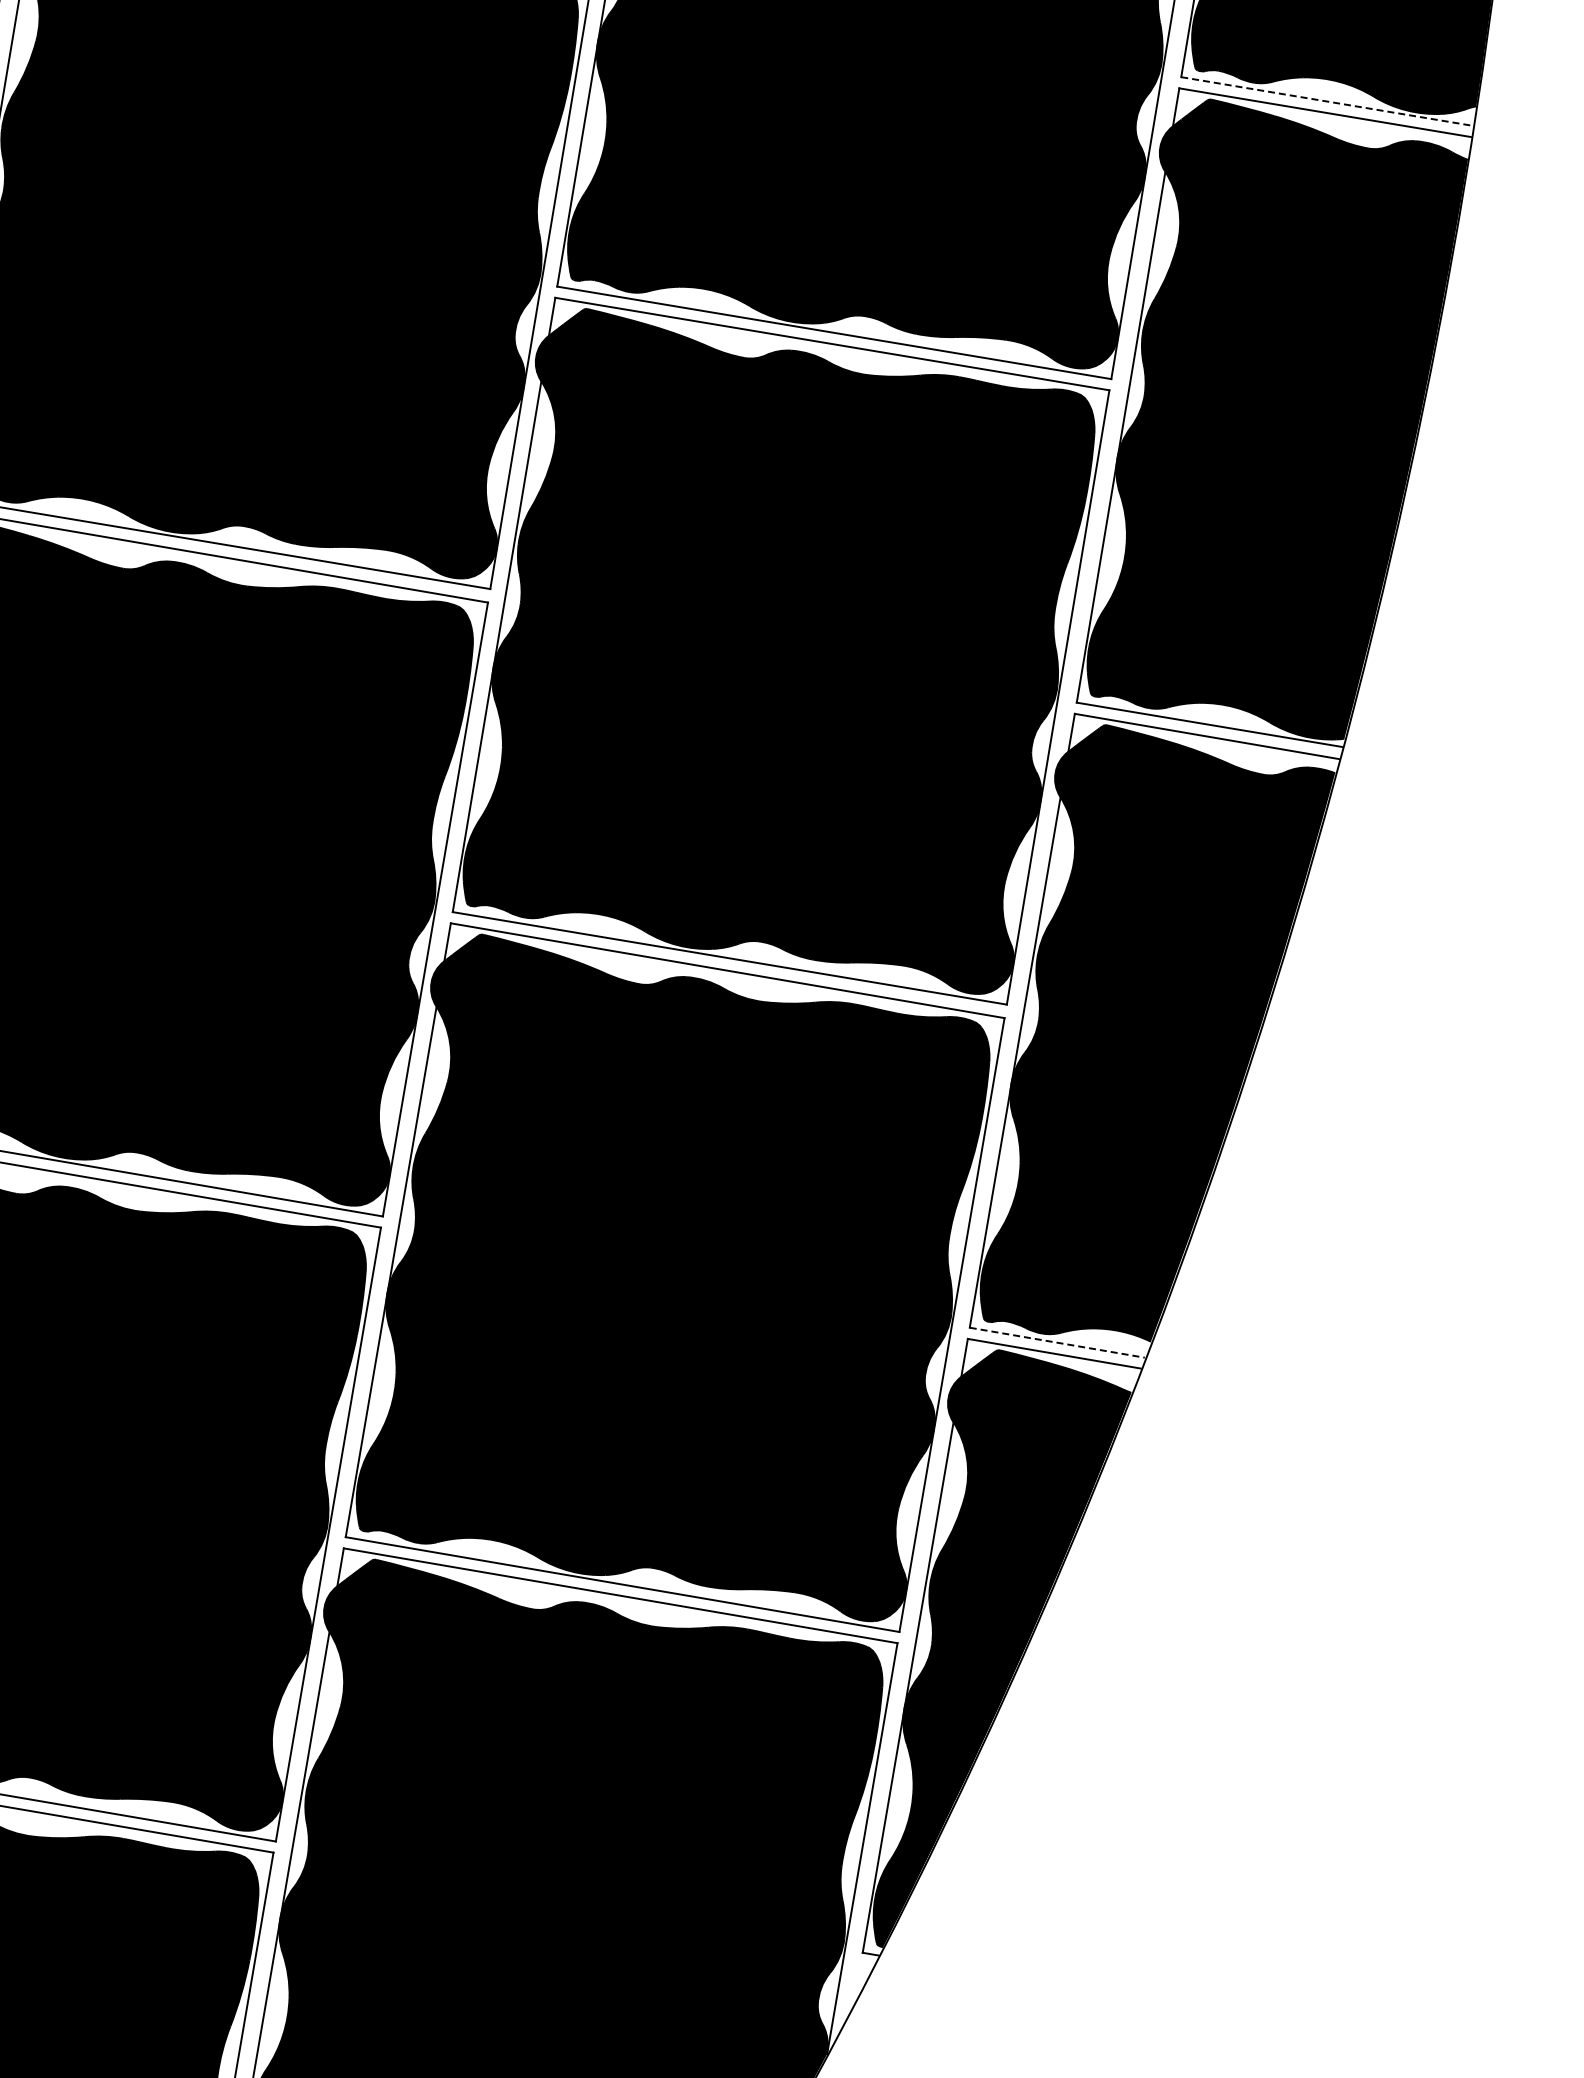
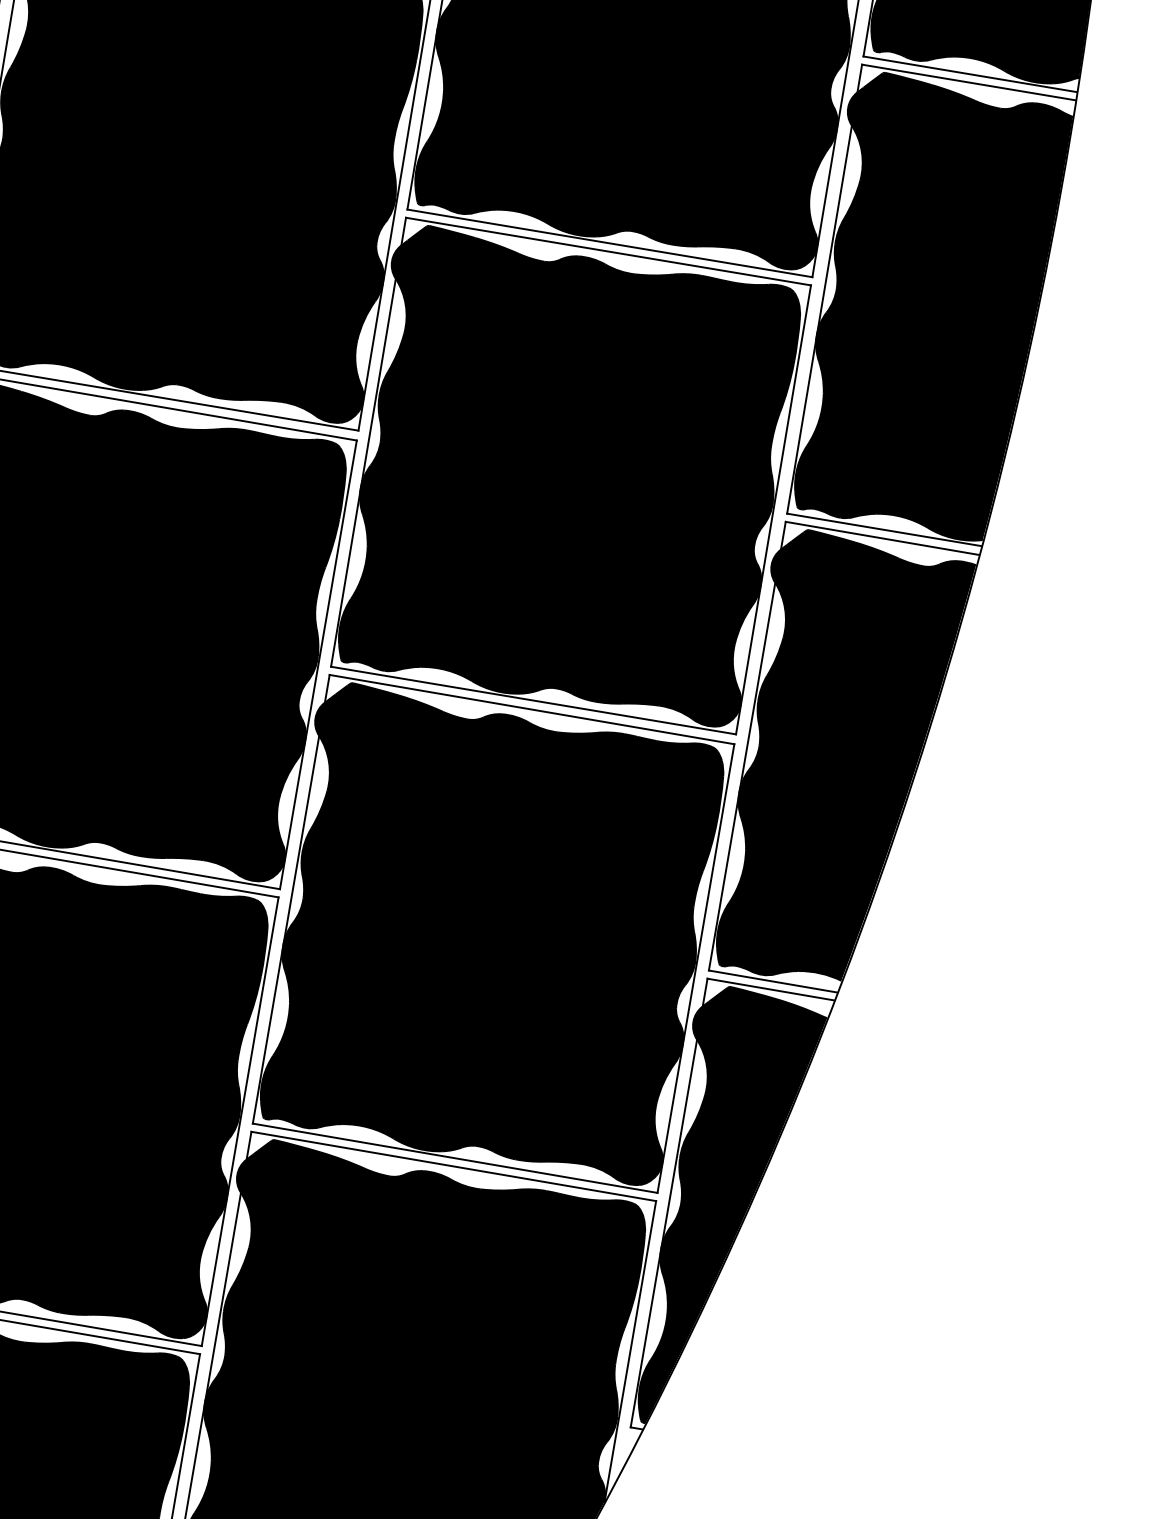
line: (1327, 101) -> (970, 74), dashed -> solid
line: (1057, 1342) -> (773, 981), dashed -> solid

